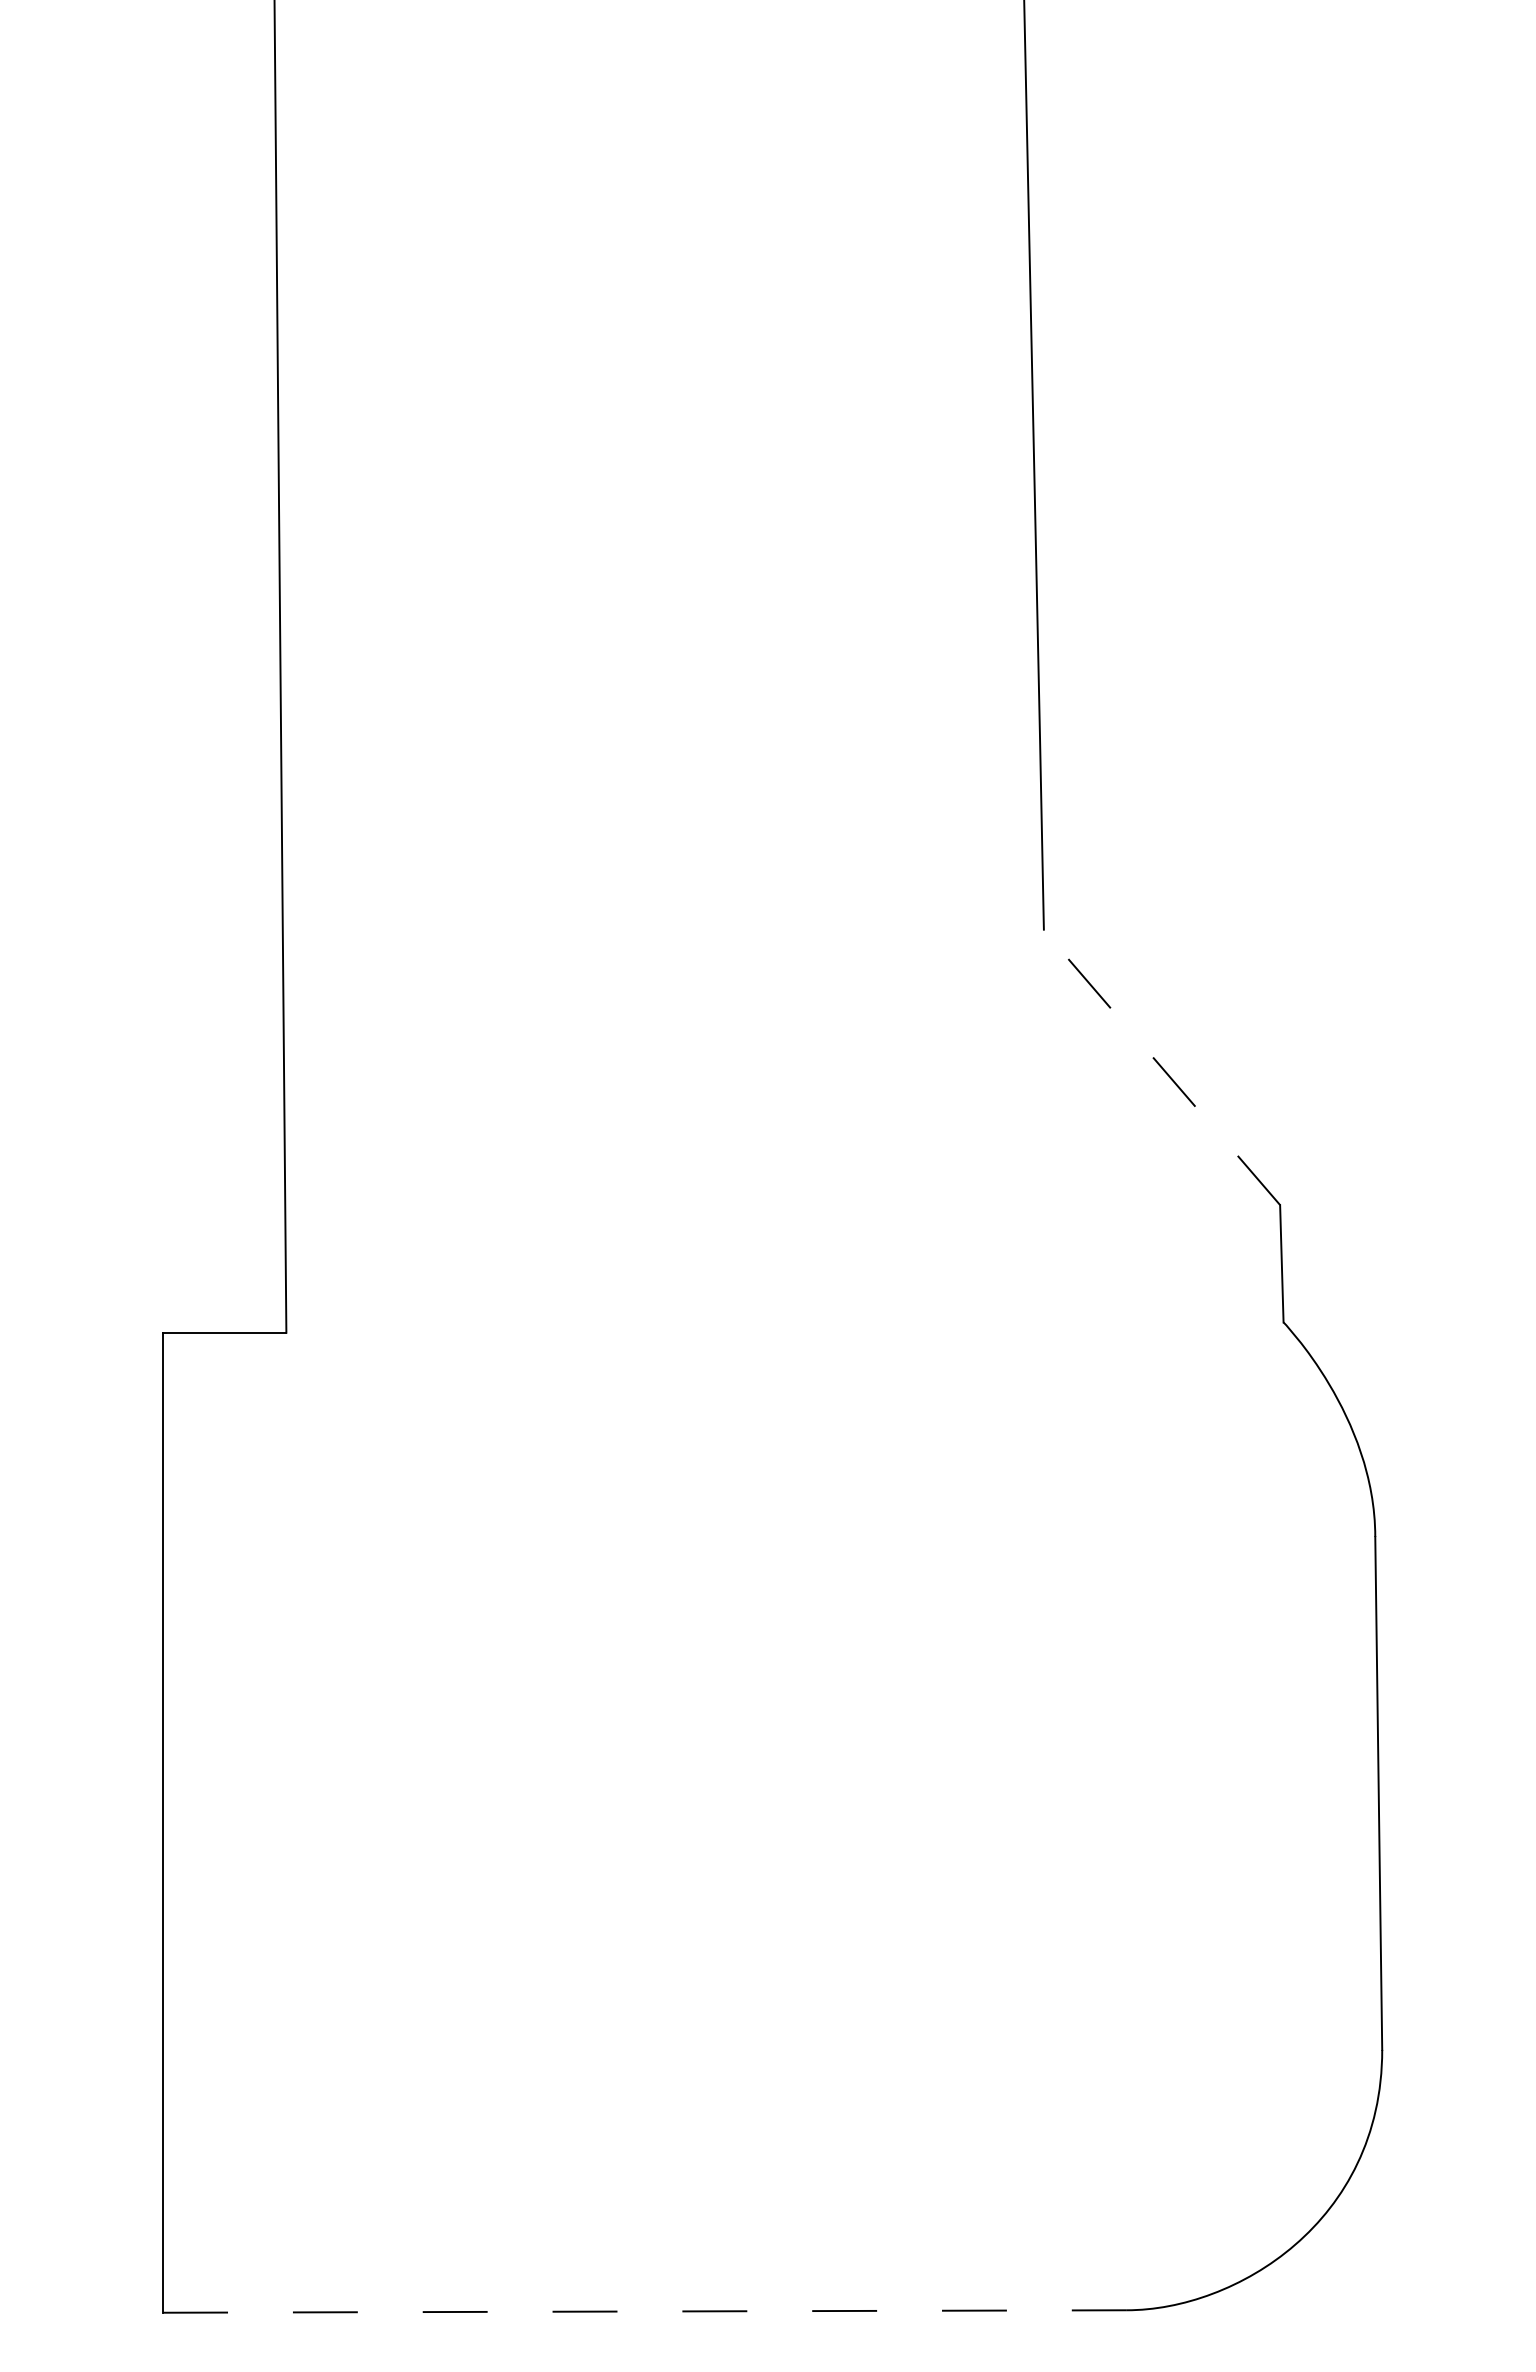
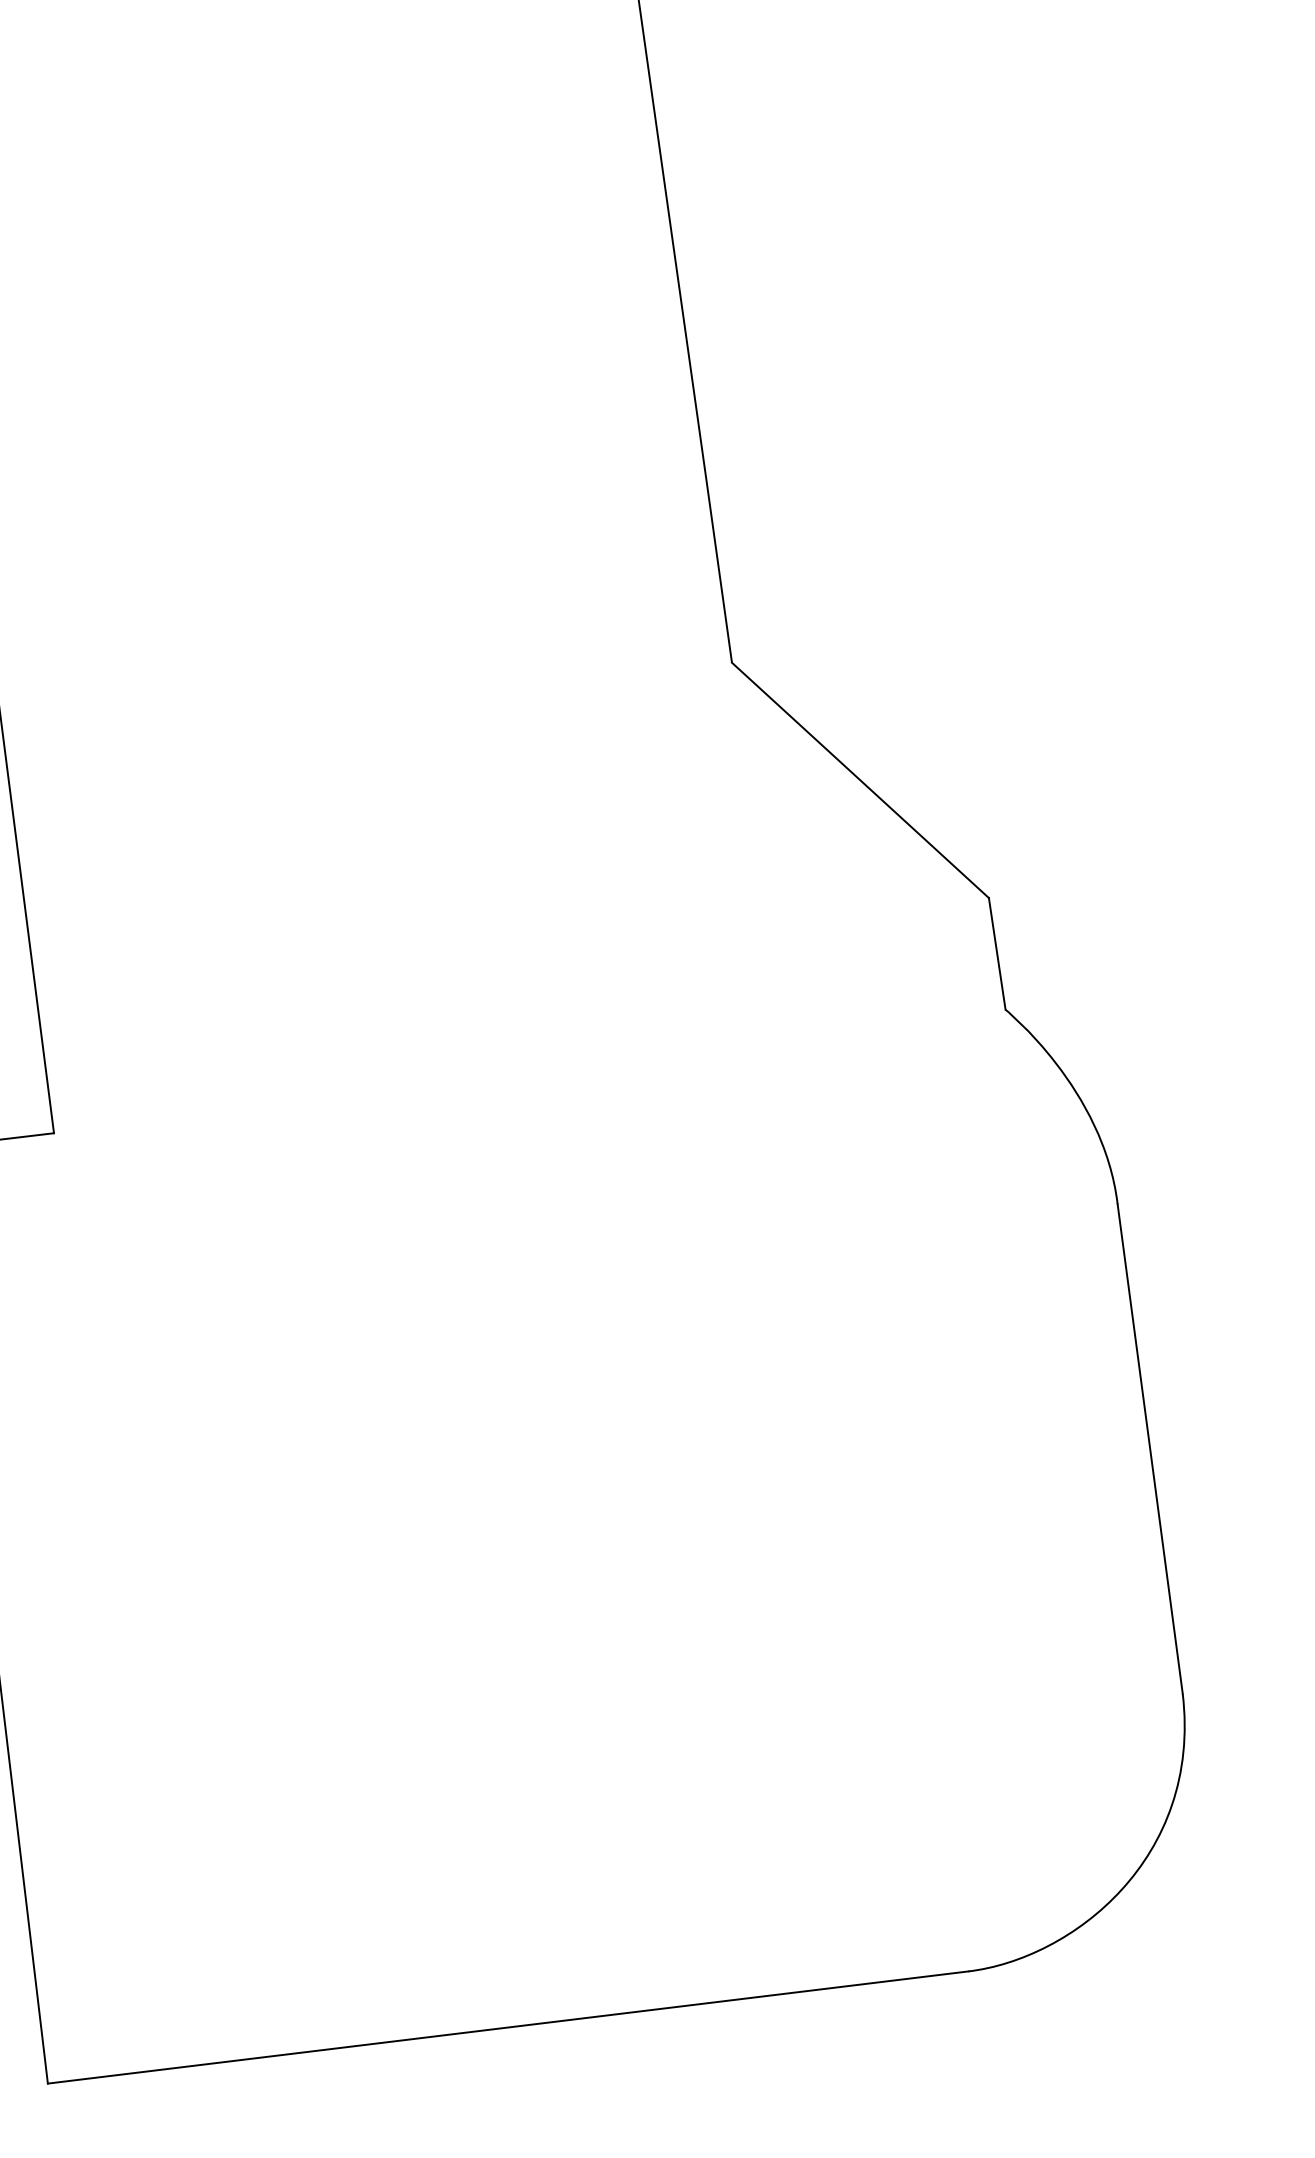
line: (1161, 1067) -> (859, 780), dashed -> solid
line: (644, 2311) -> (507, 2027), dashed -> solid

